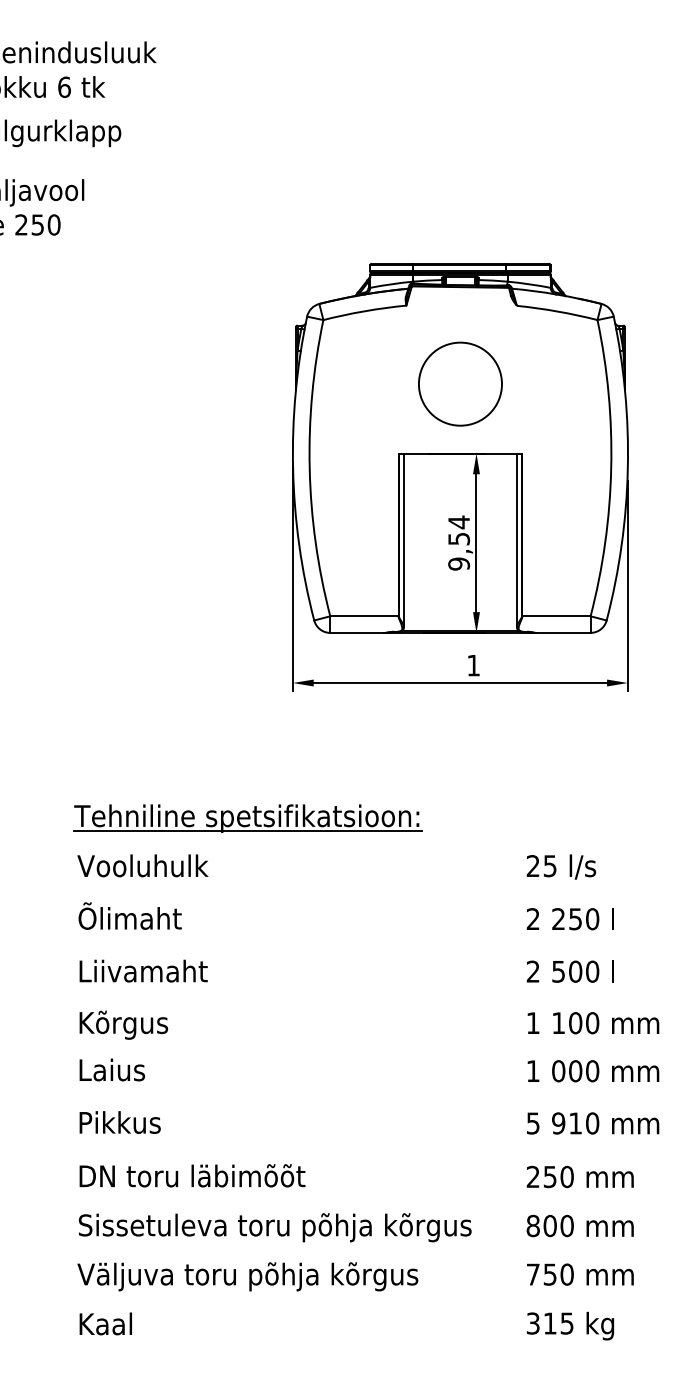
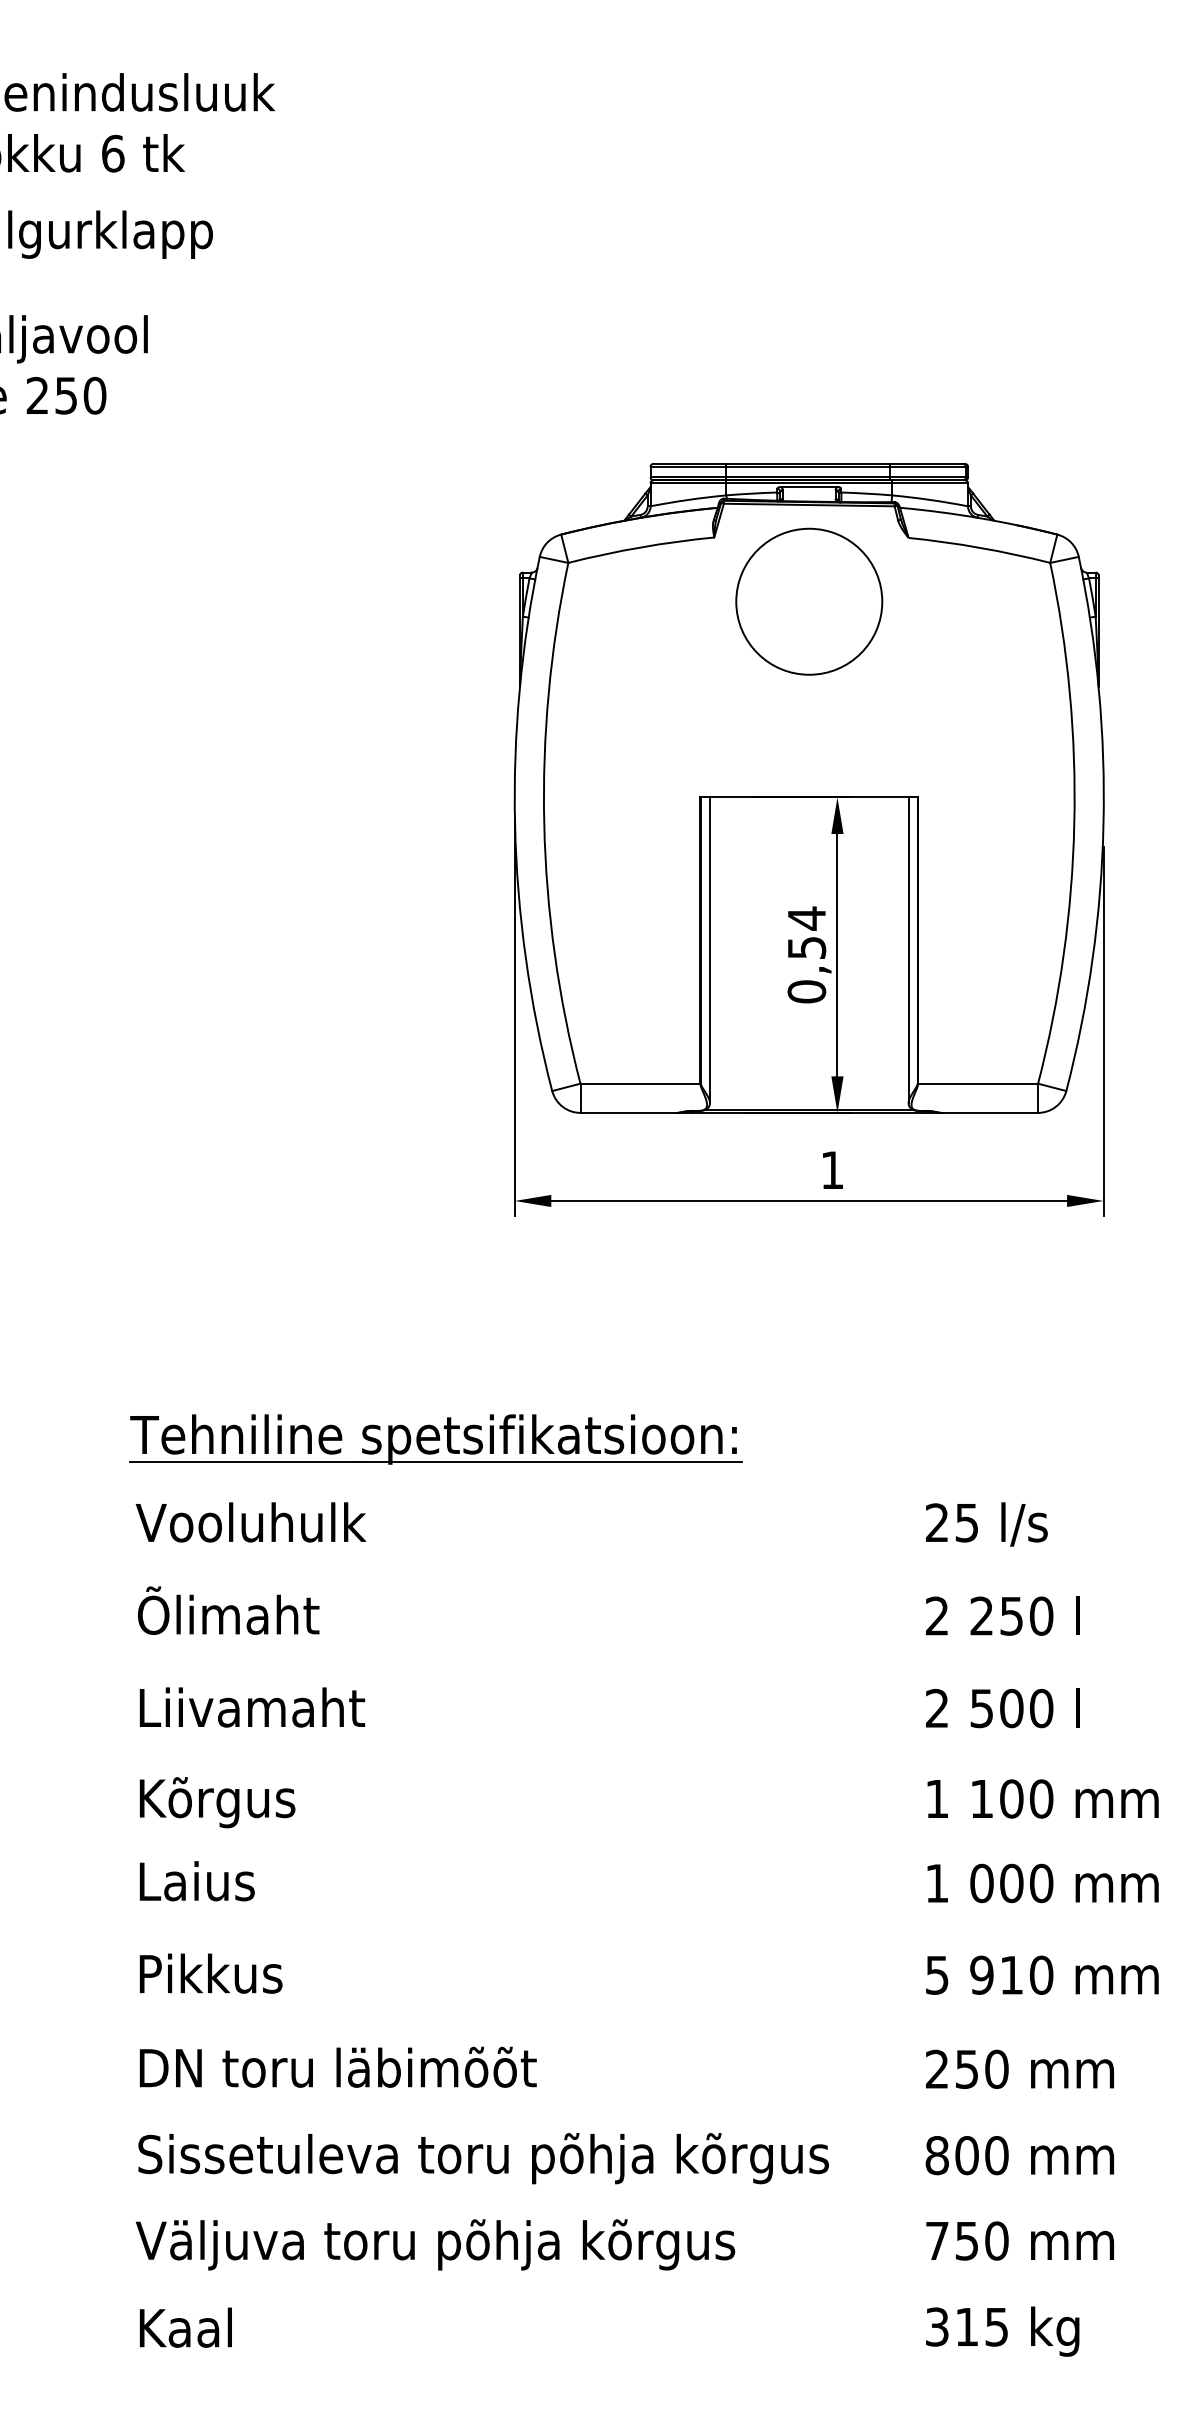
circle: (460, 383) -> (809, 600), moved
text: (459, 563) -> (807, 990), 9,54 -> 0,54

